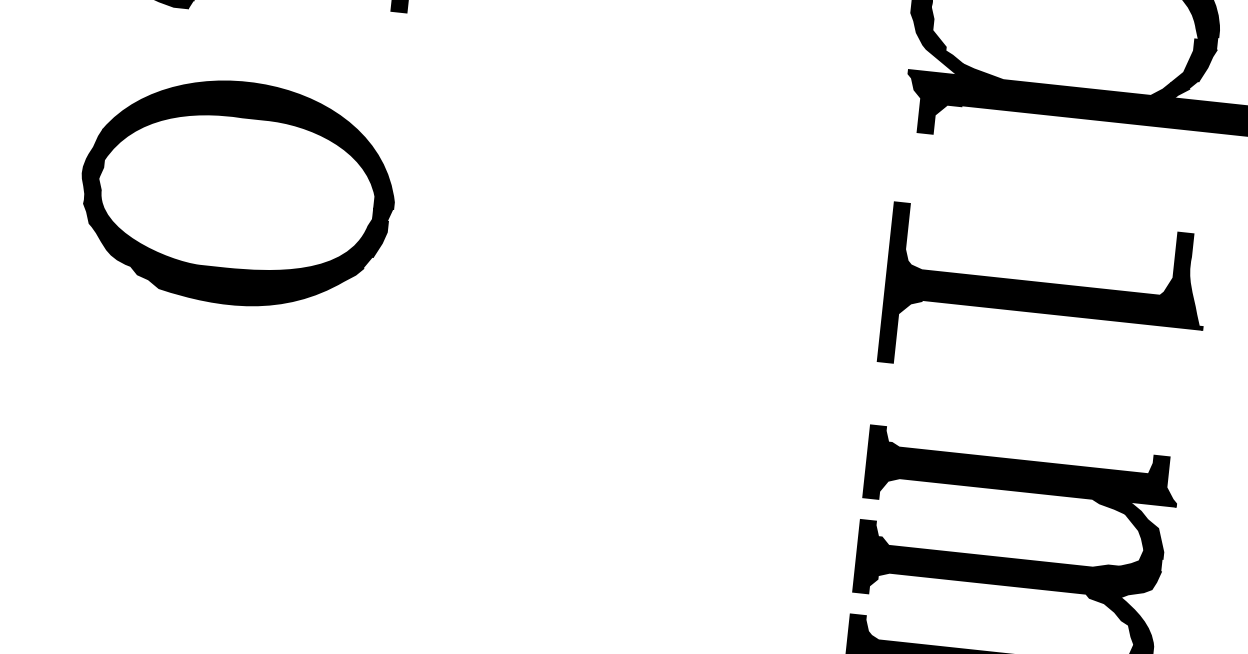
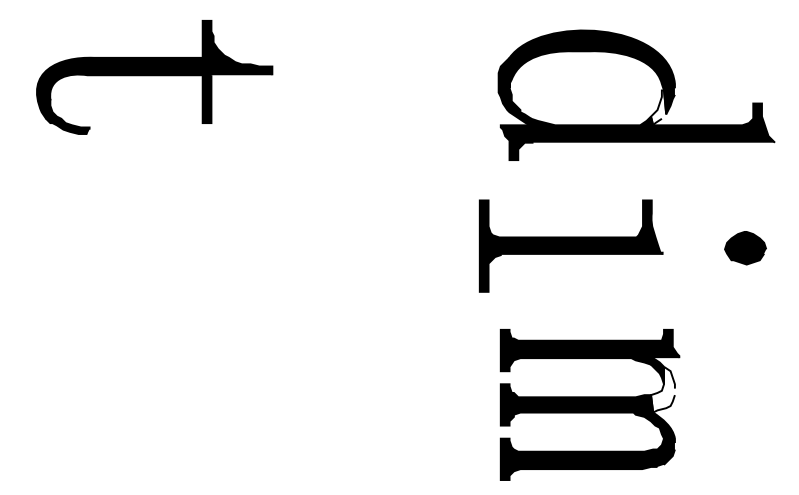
fill: (1186, 68) -> (658, 107), removed
part: (237, 193) -> (126, 236), removed
part: (1043, 297) -> (570, 245), moved
fill: (1140, 559) -> (662, 389), removed

